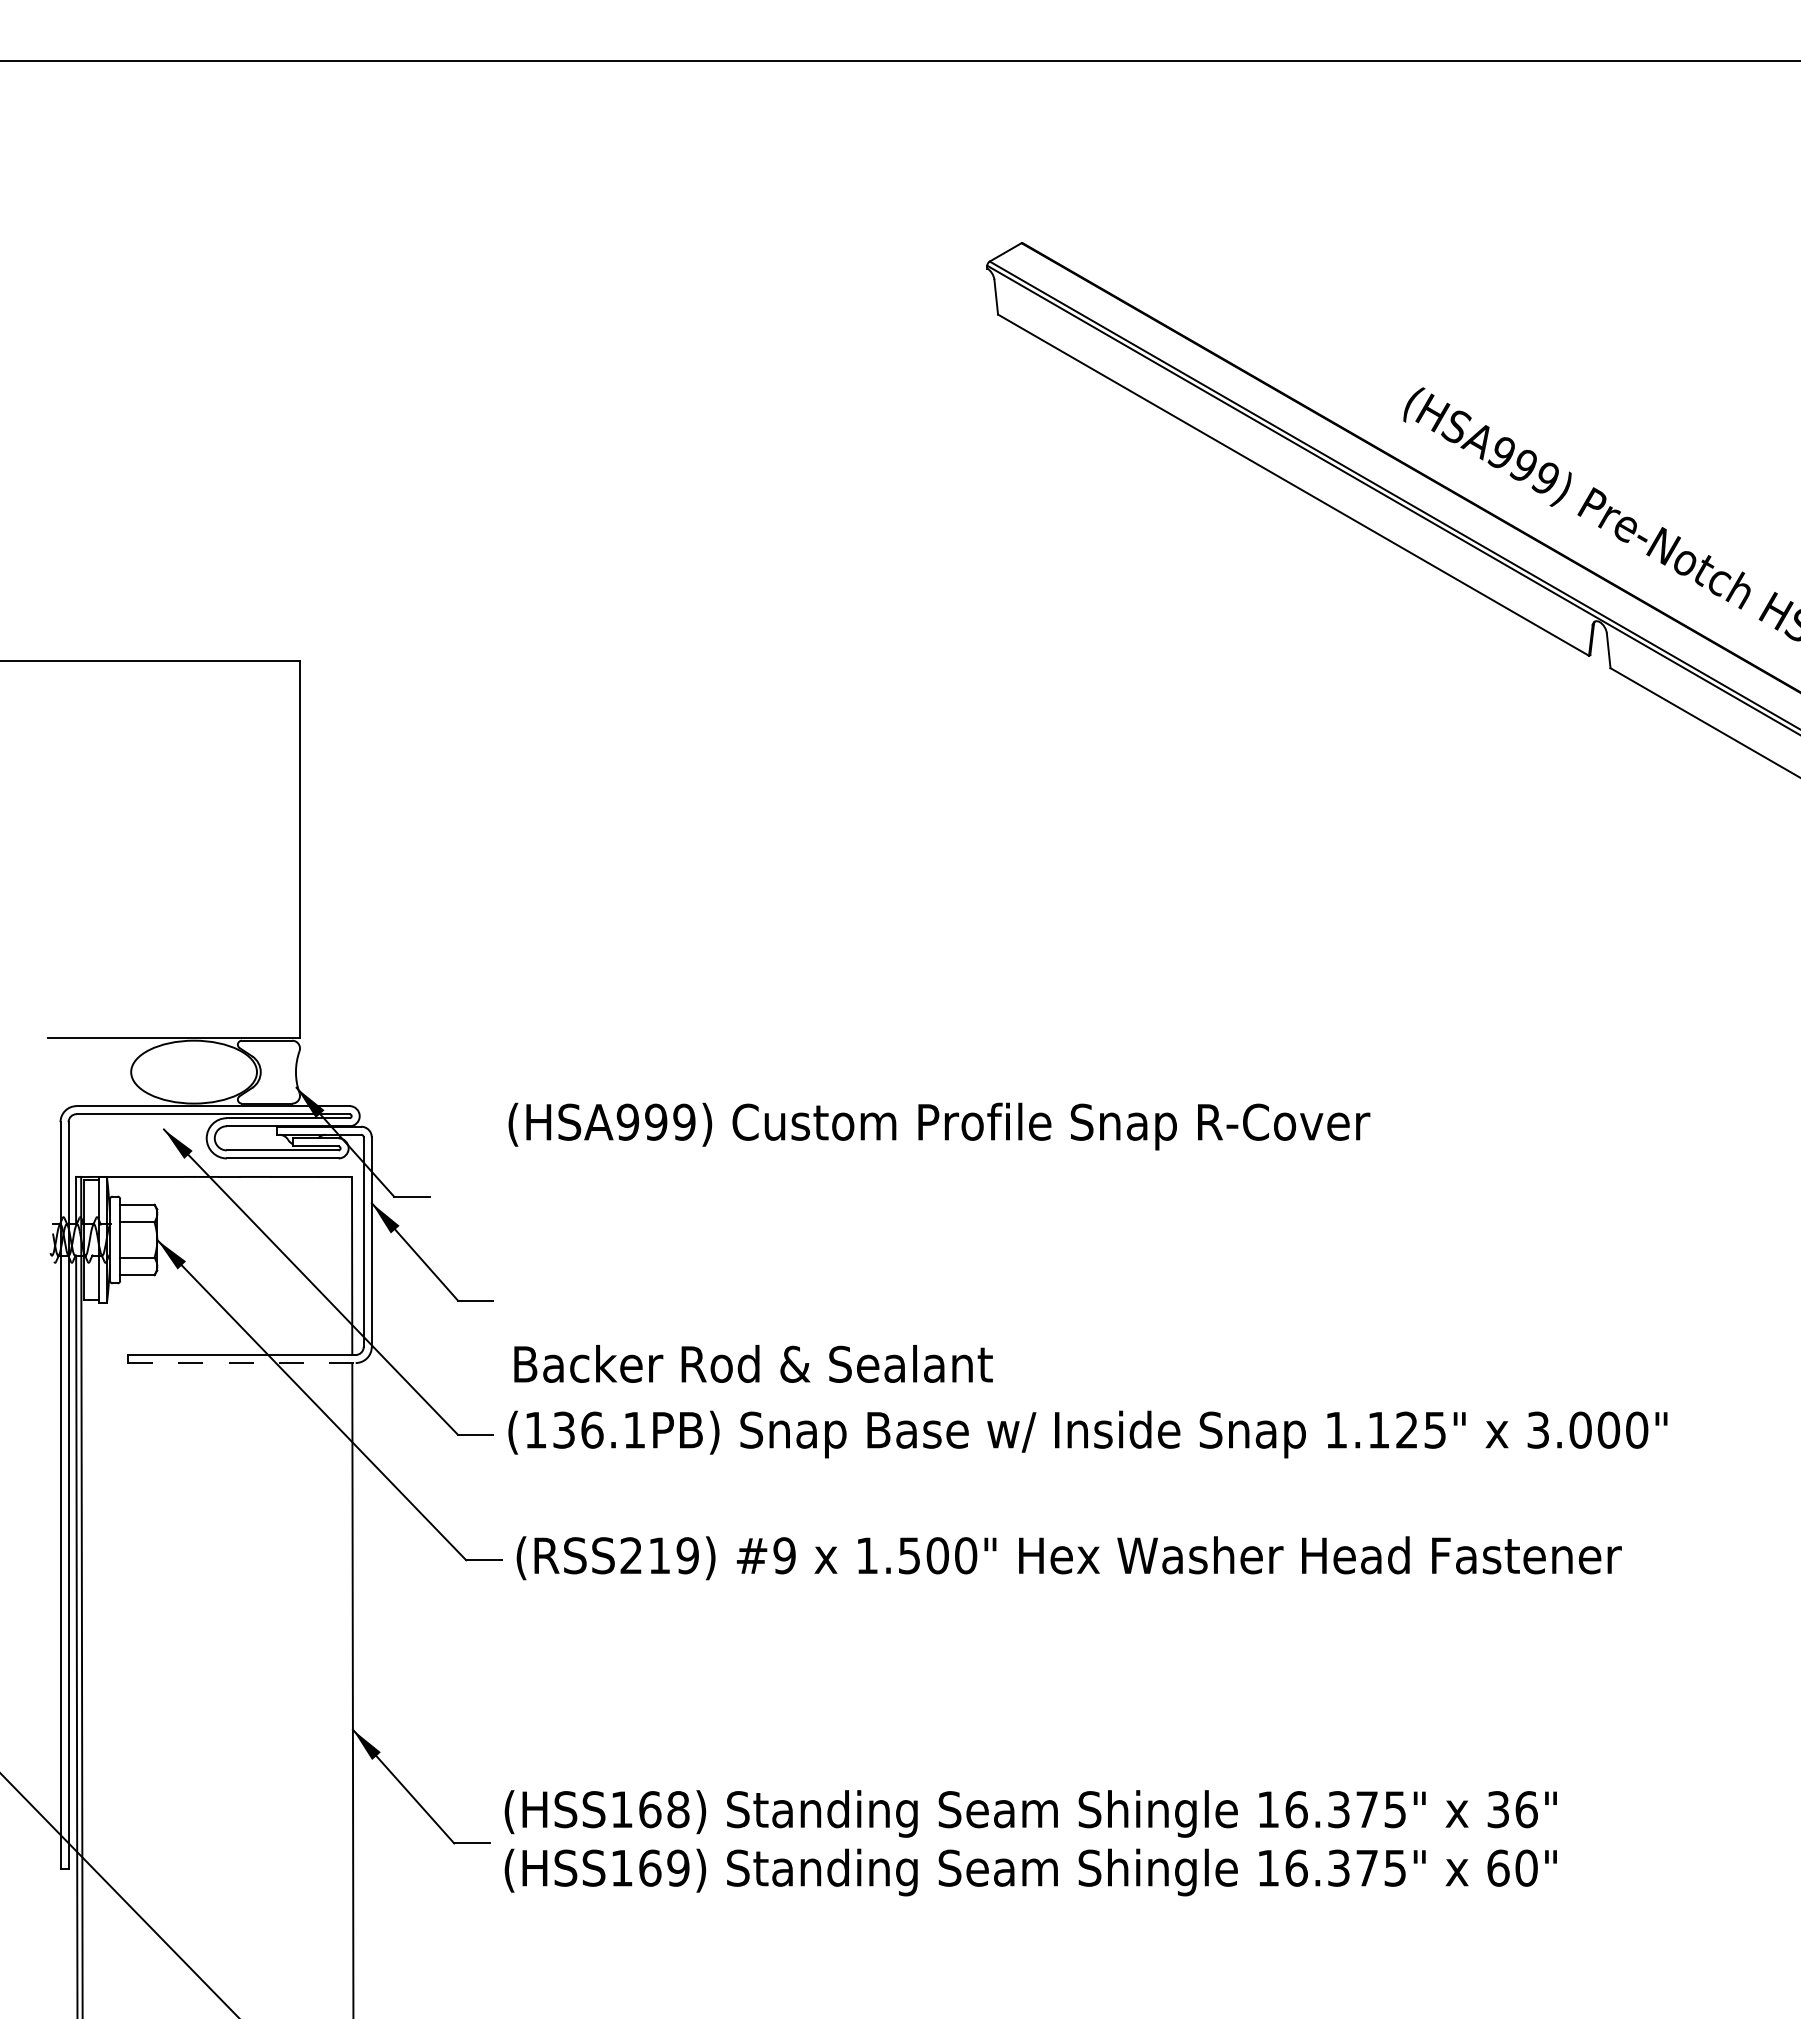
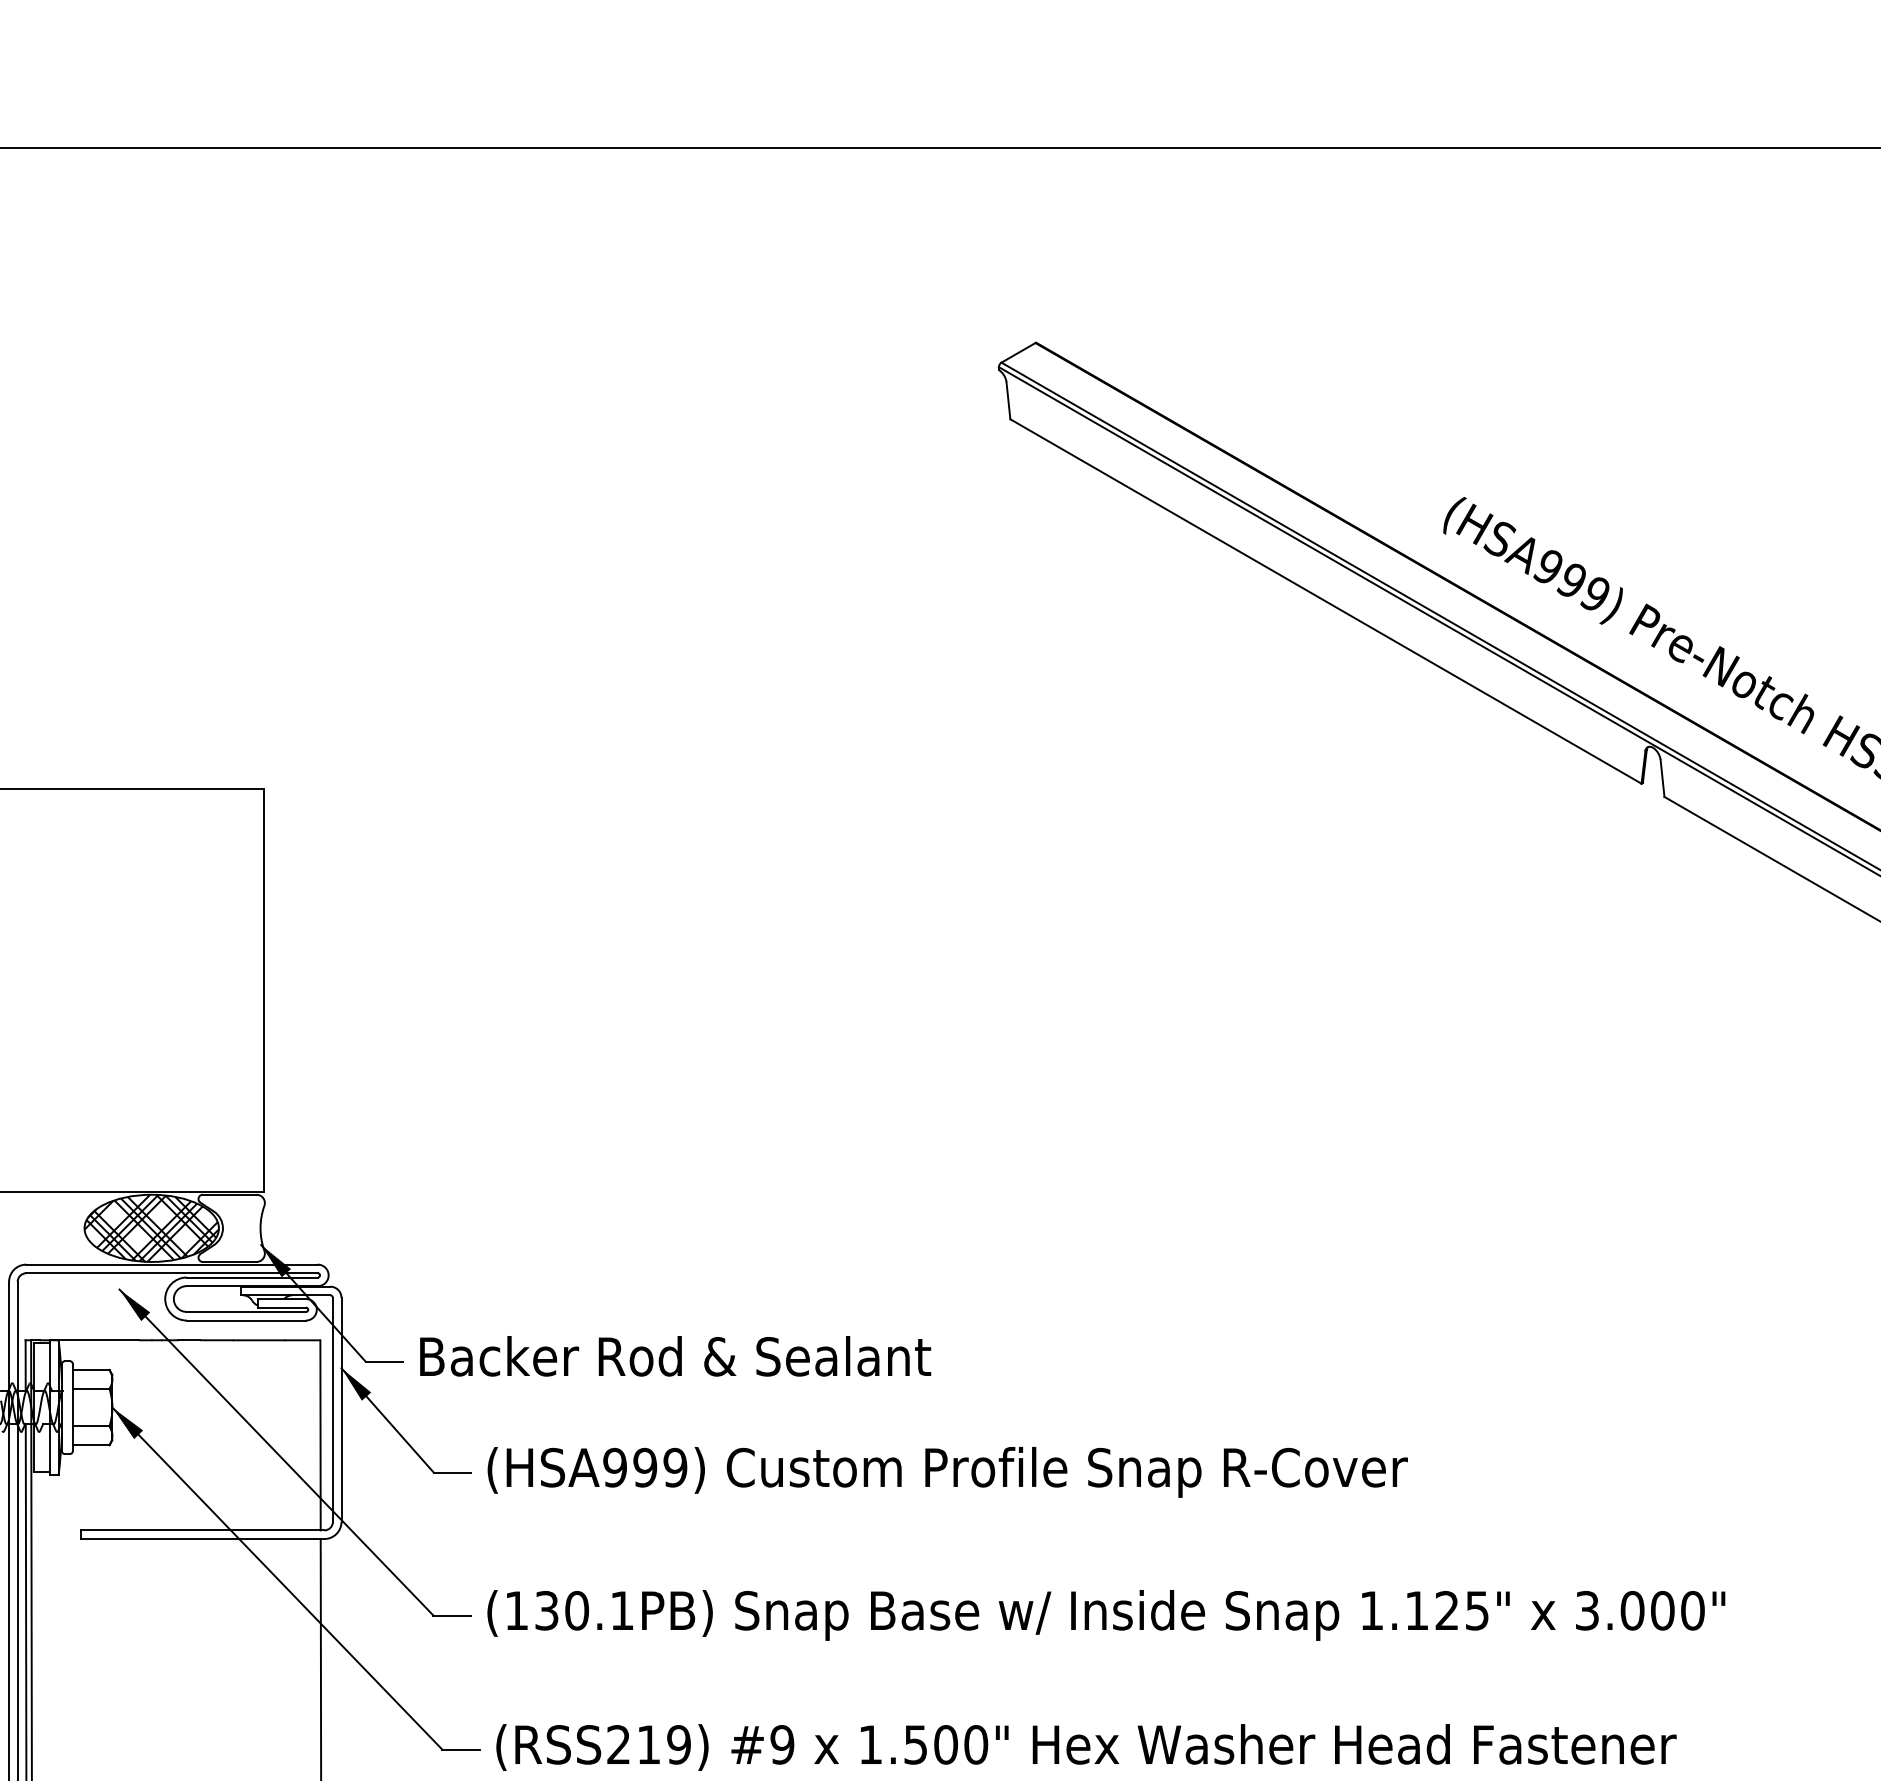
hatch: (193, 1071) -> (151, 1227), added
text: (939, 1126) -> (947, 1472), moved
line: (241, 1363) -> (202, 1539), dashed -> solid
text: (753, 1363) -> (675, 1355), moved
text: (592, 1429) -> (577, 1610), (136.1PB) -> (130.1PB)

